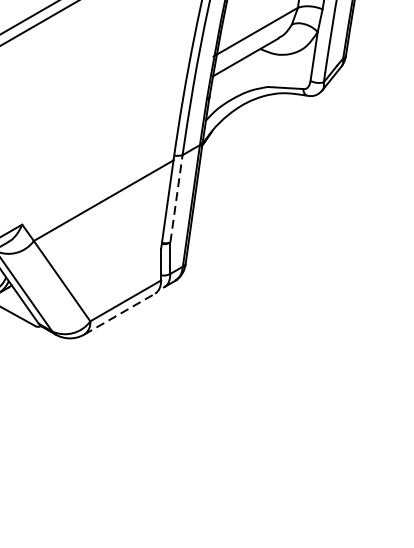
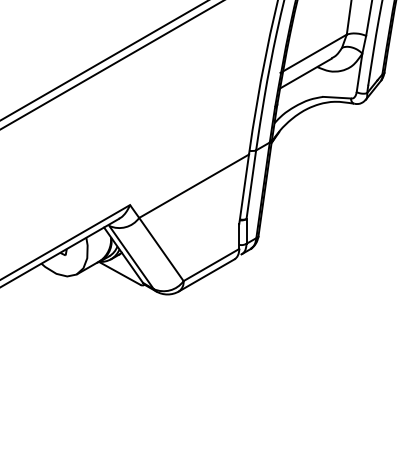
line: (176, 198) -> (251, 184), dashed -> solid
line: (120, 314) -> (207, 275), dashed -> solid

